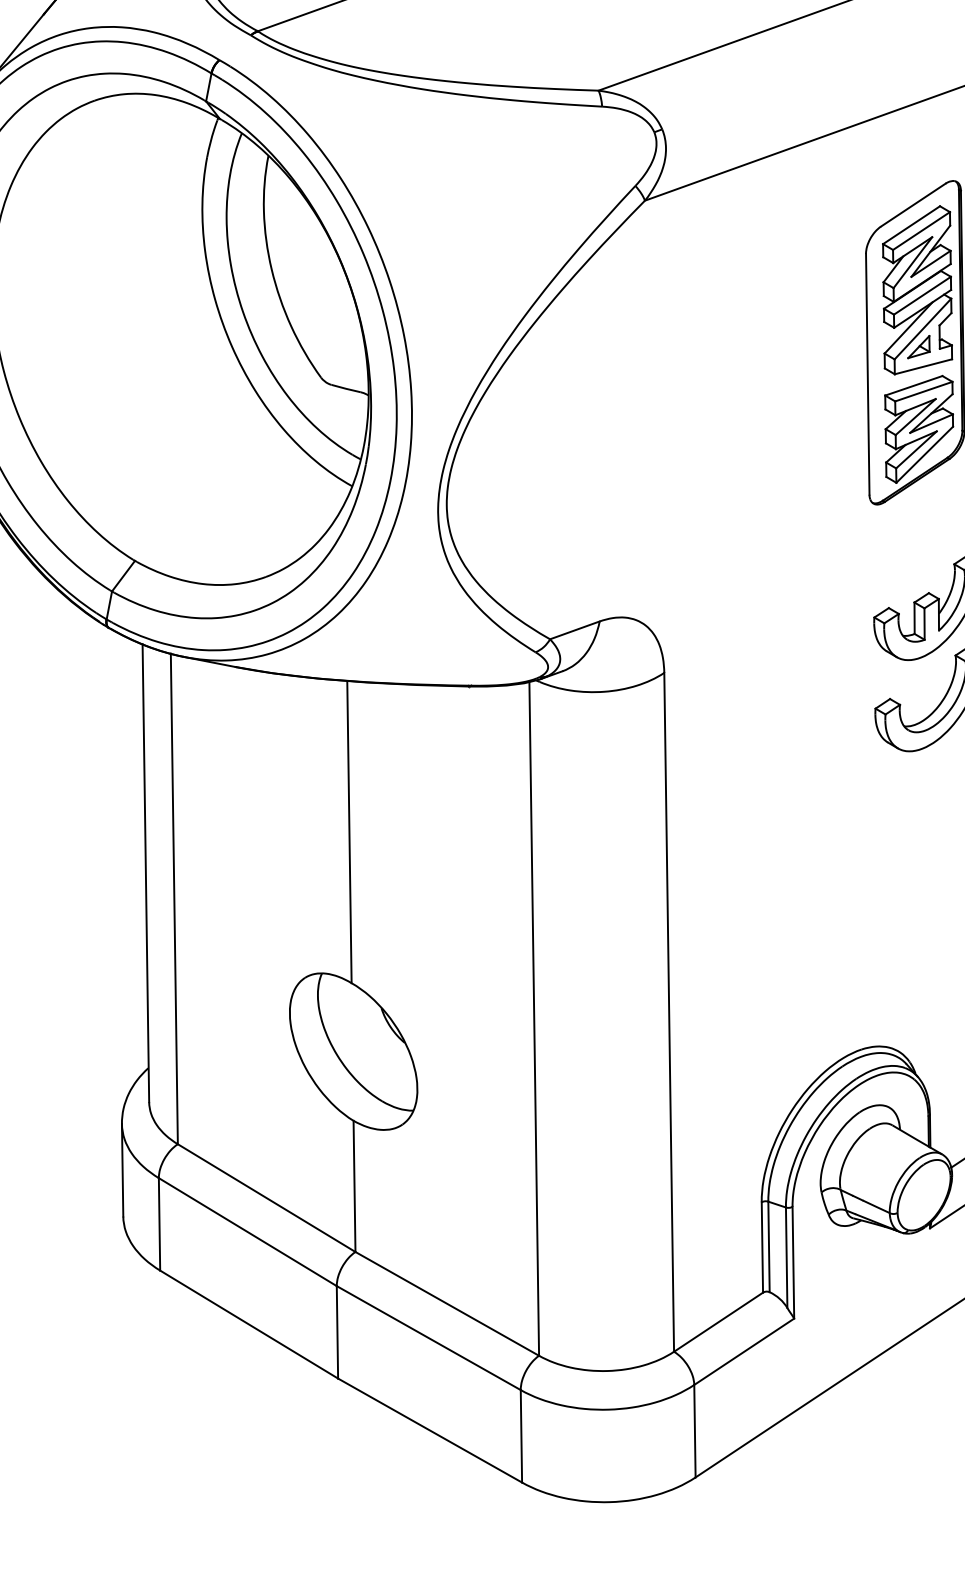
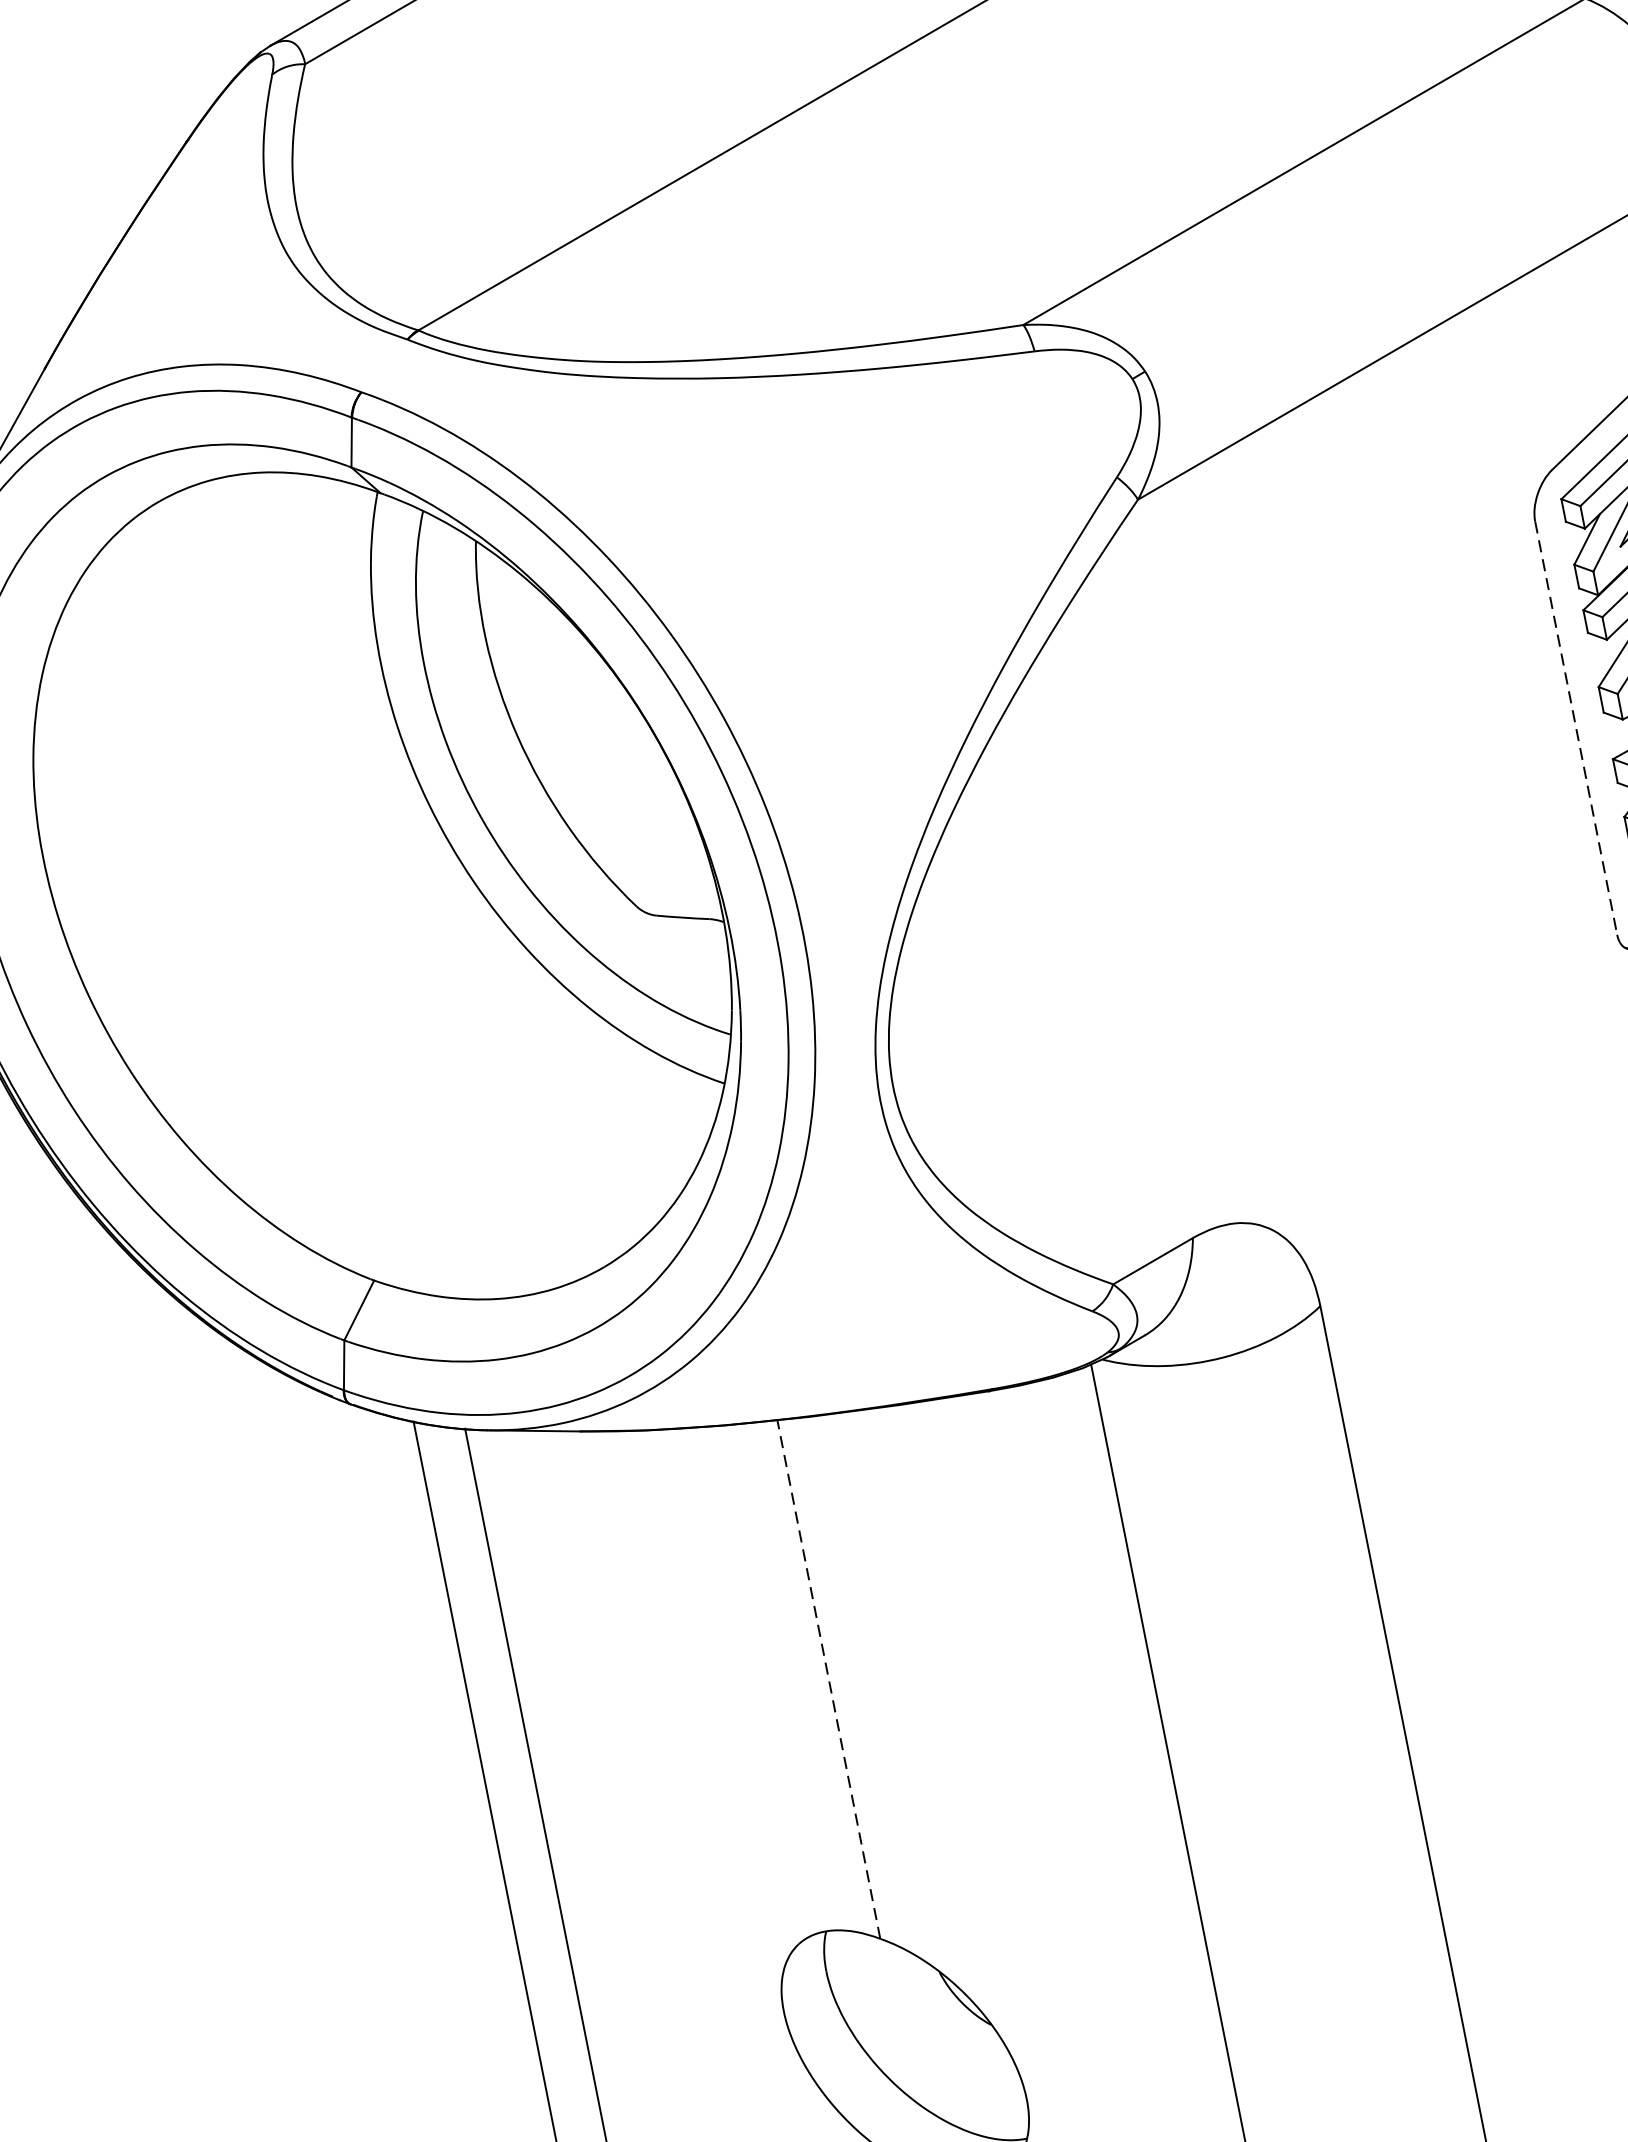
line: (867, 374) -> (1575, 728), solid -> dashed
line: (349, 831) -> (828, 1678), solid -> dashed

